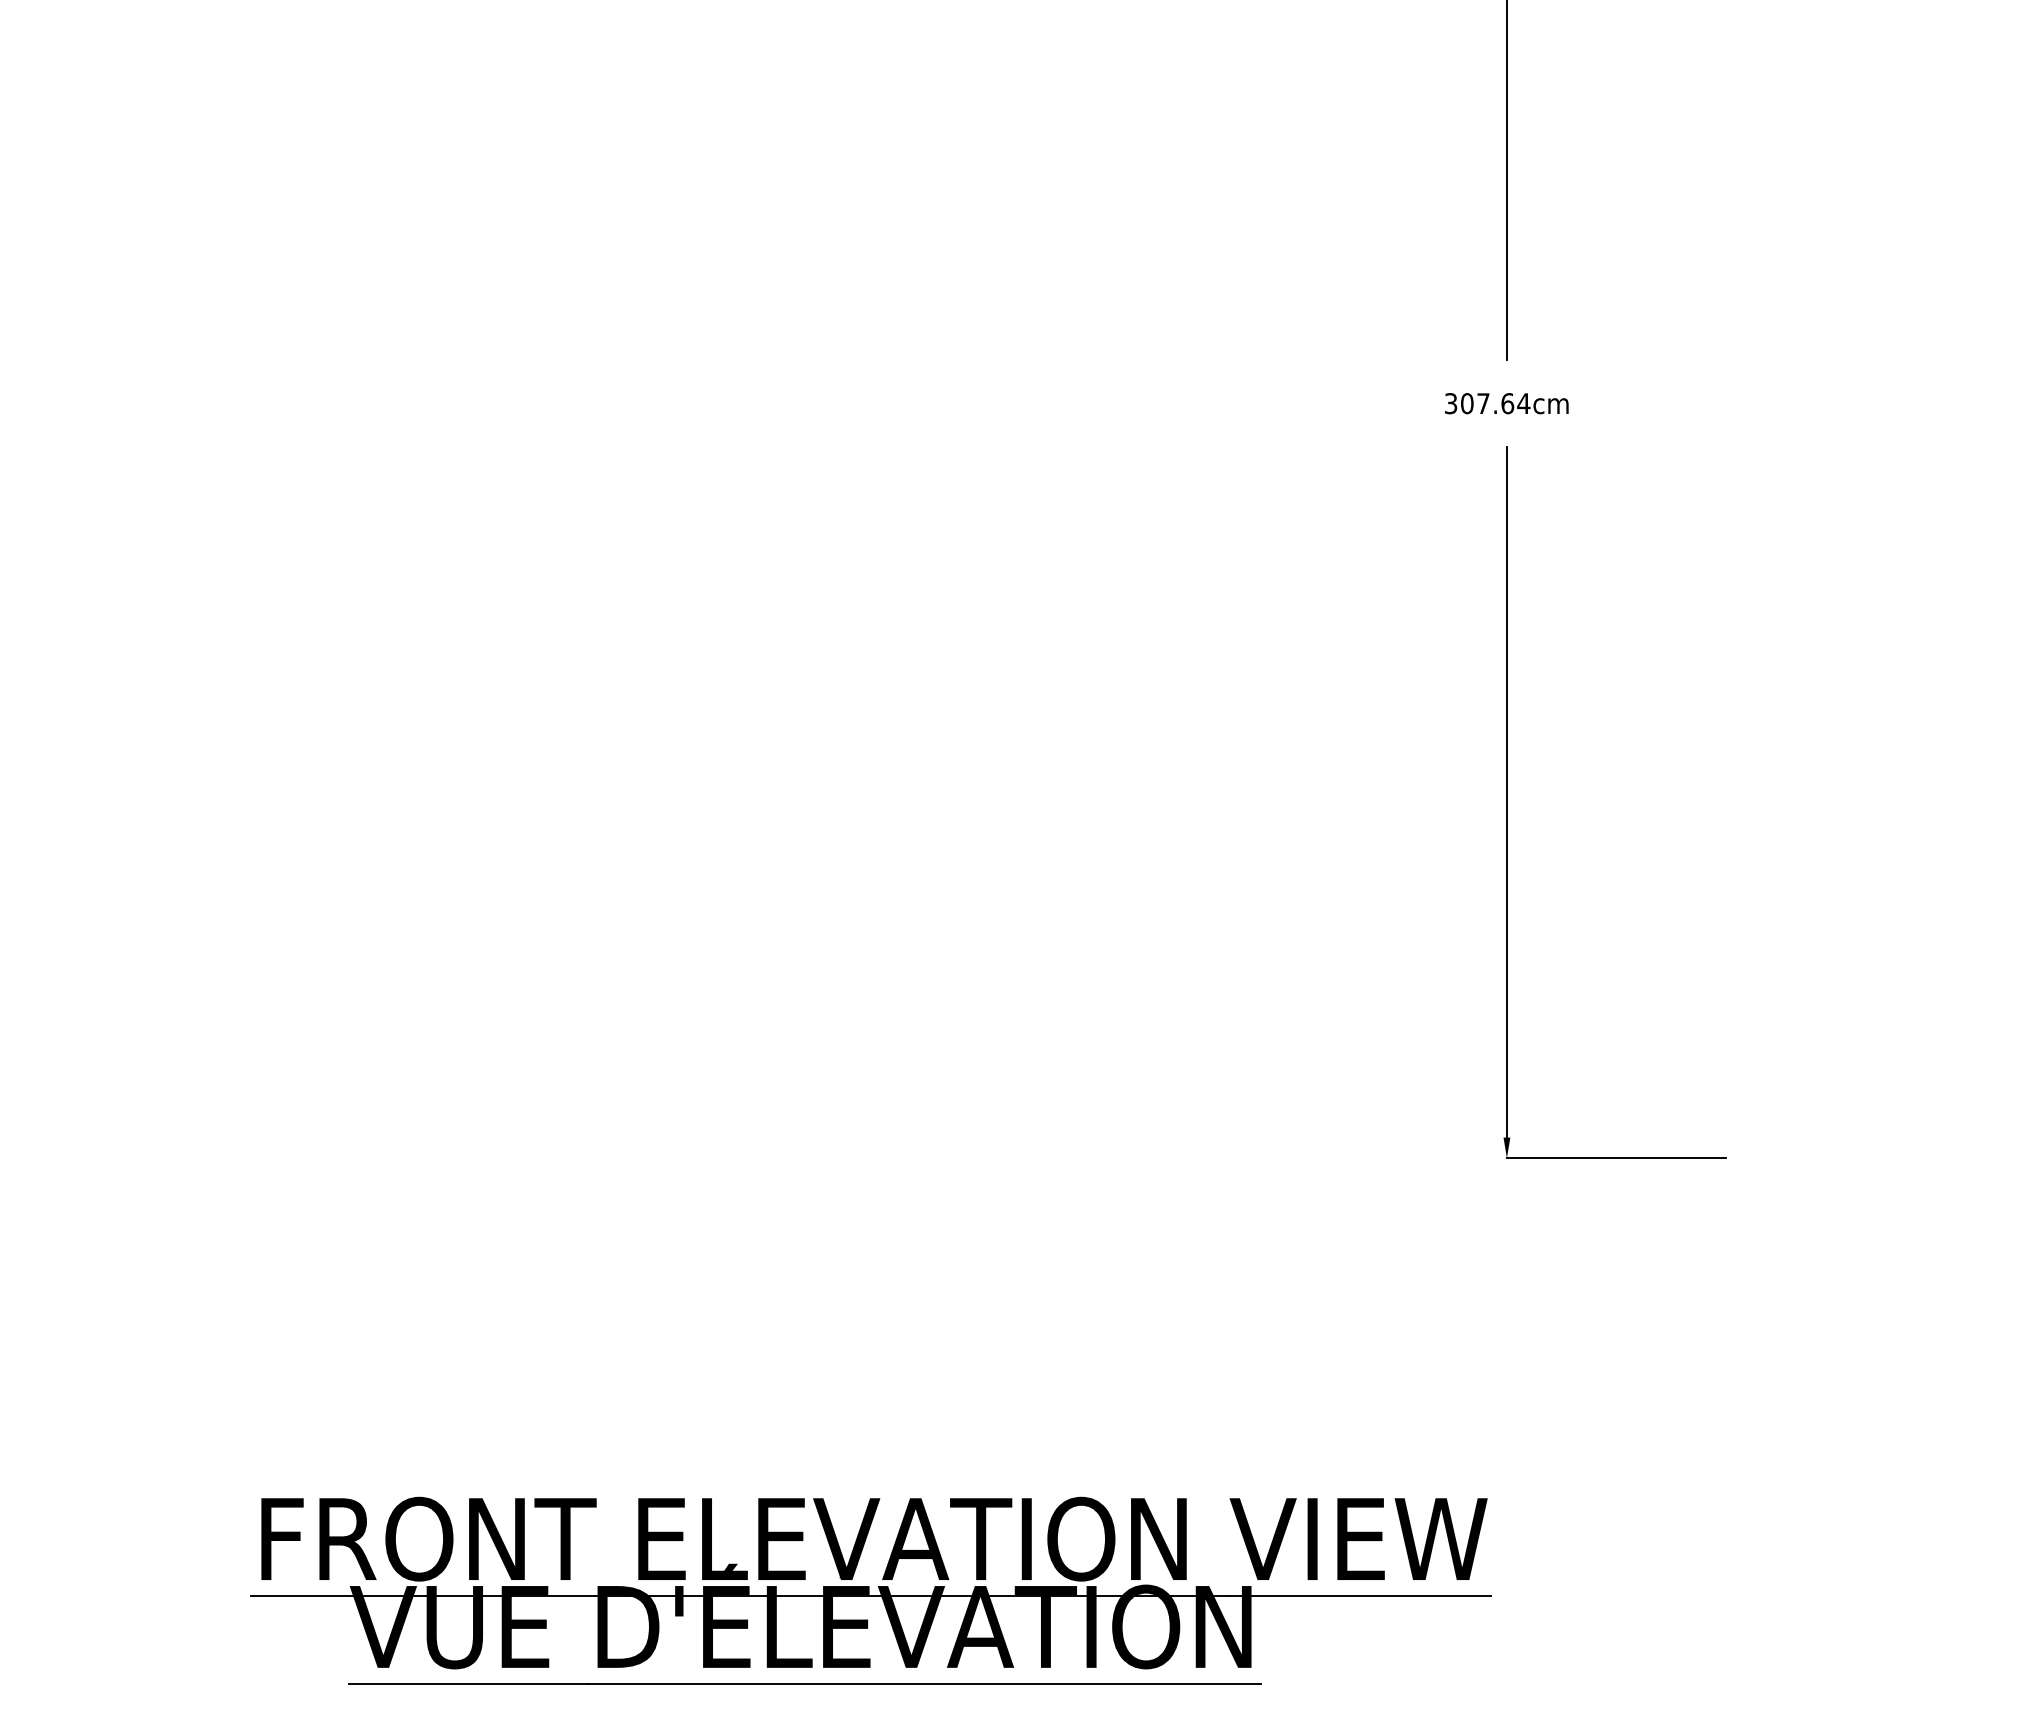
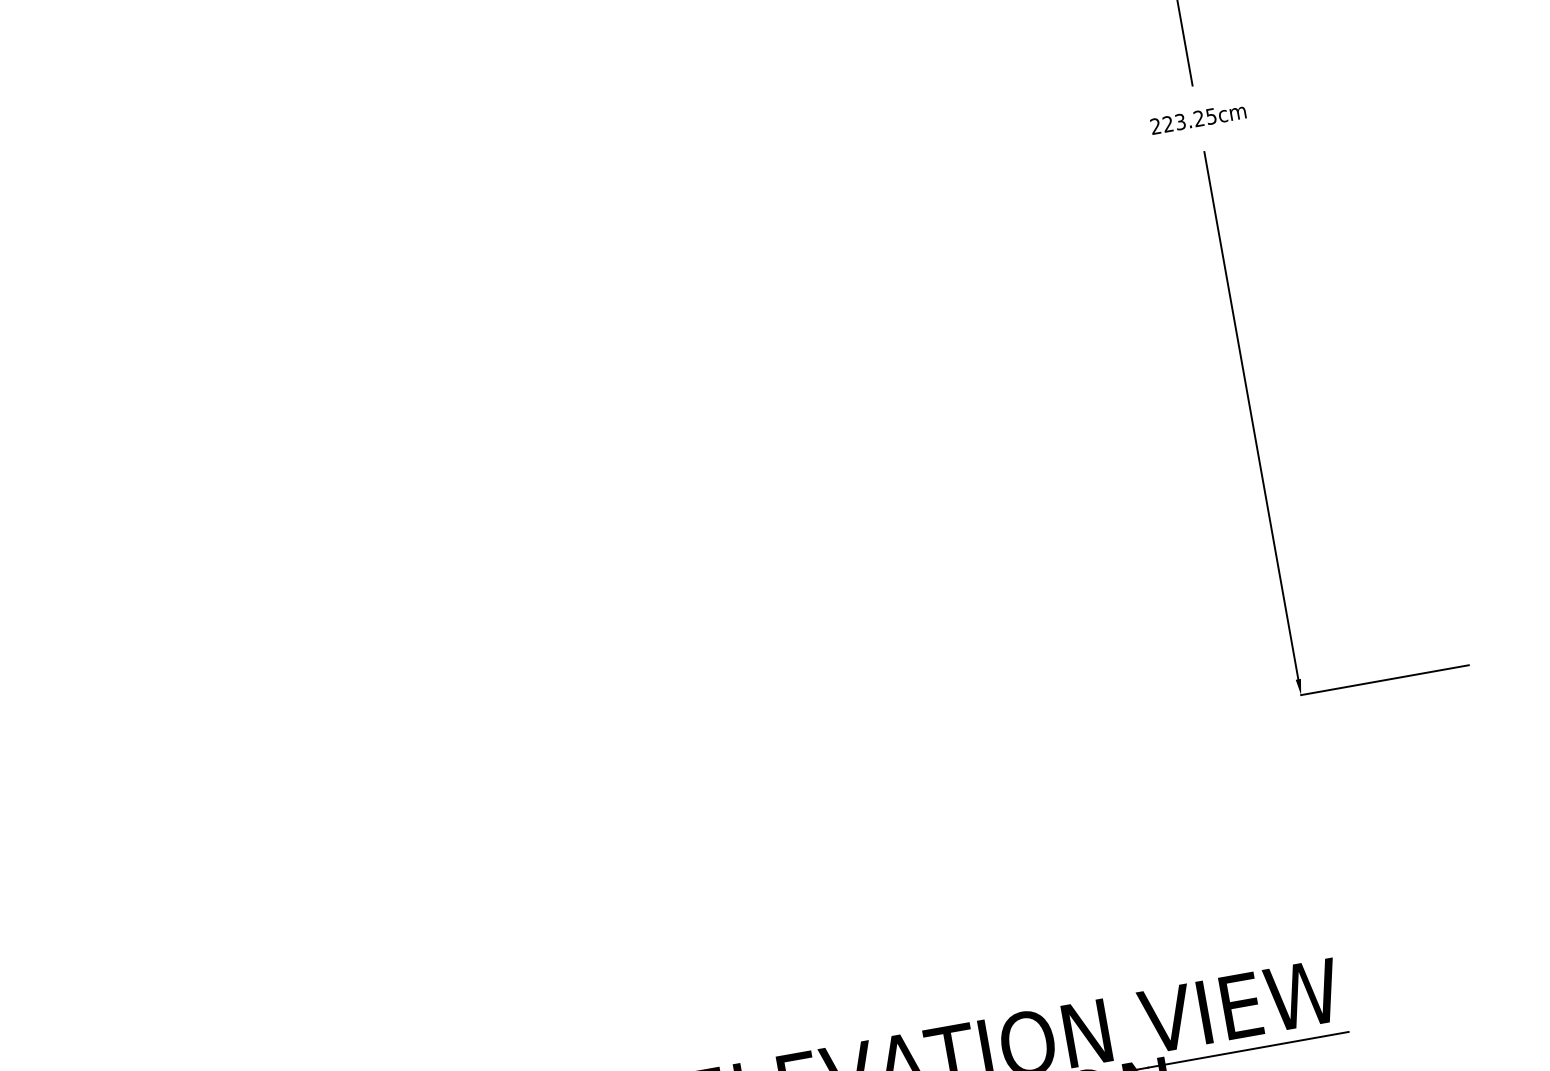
text: (1487, 403) -> (1183, 121), 307.64cm -> 223.25cm

